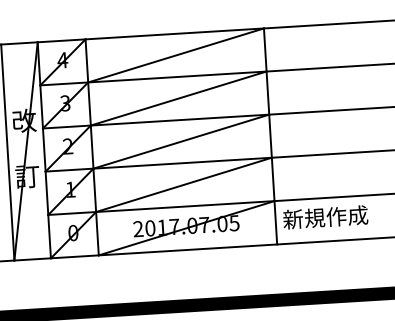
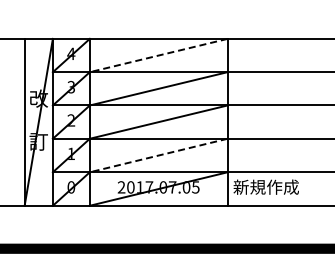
line: (175, 55) -> (158, 55), solid -> dashed
line: (183, 184) -> (158, 155), solid -> dashed

